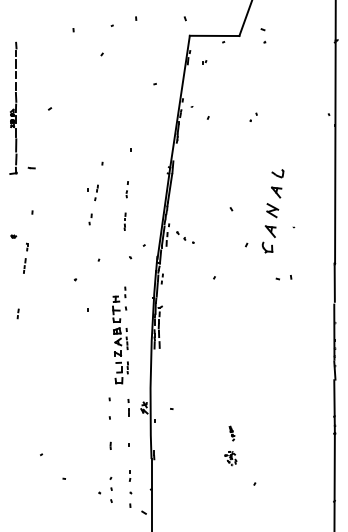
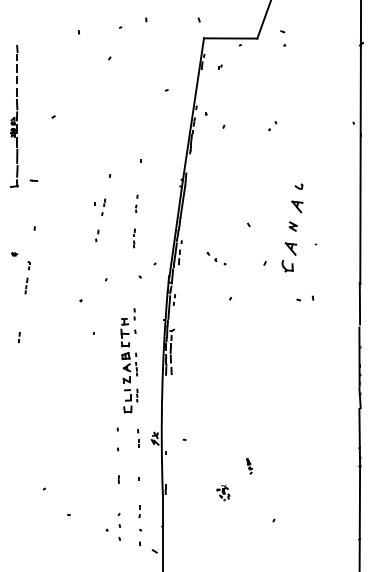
part: (277, 173) -> (298, 186), size x0.6
part: (272, 210) -> (292, 226), size x0.6
part: (185, 237) -> (216, 258), moved
part: (230, 458) -> (223, 493), moved

